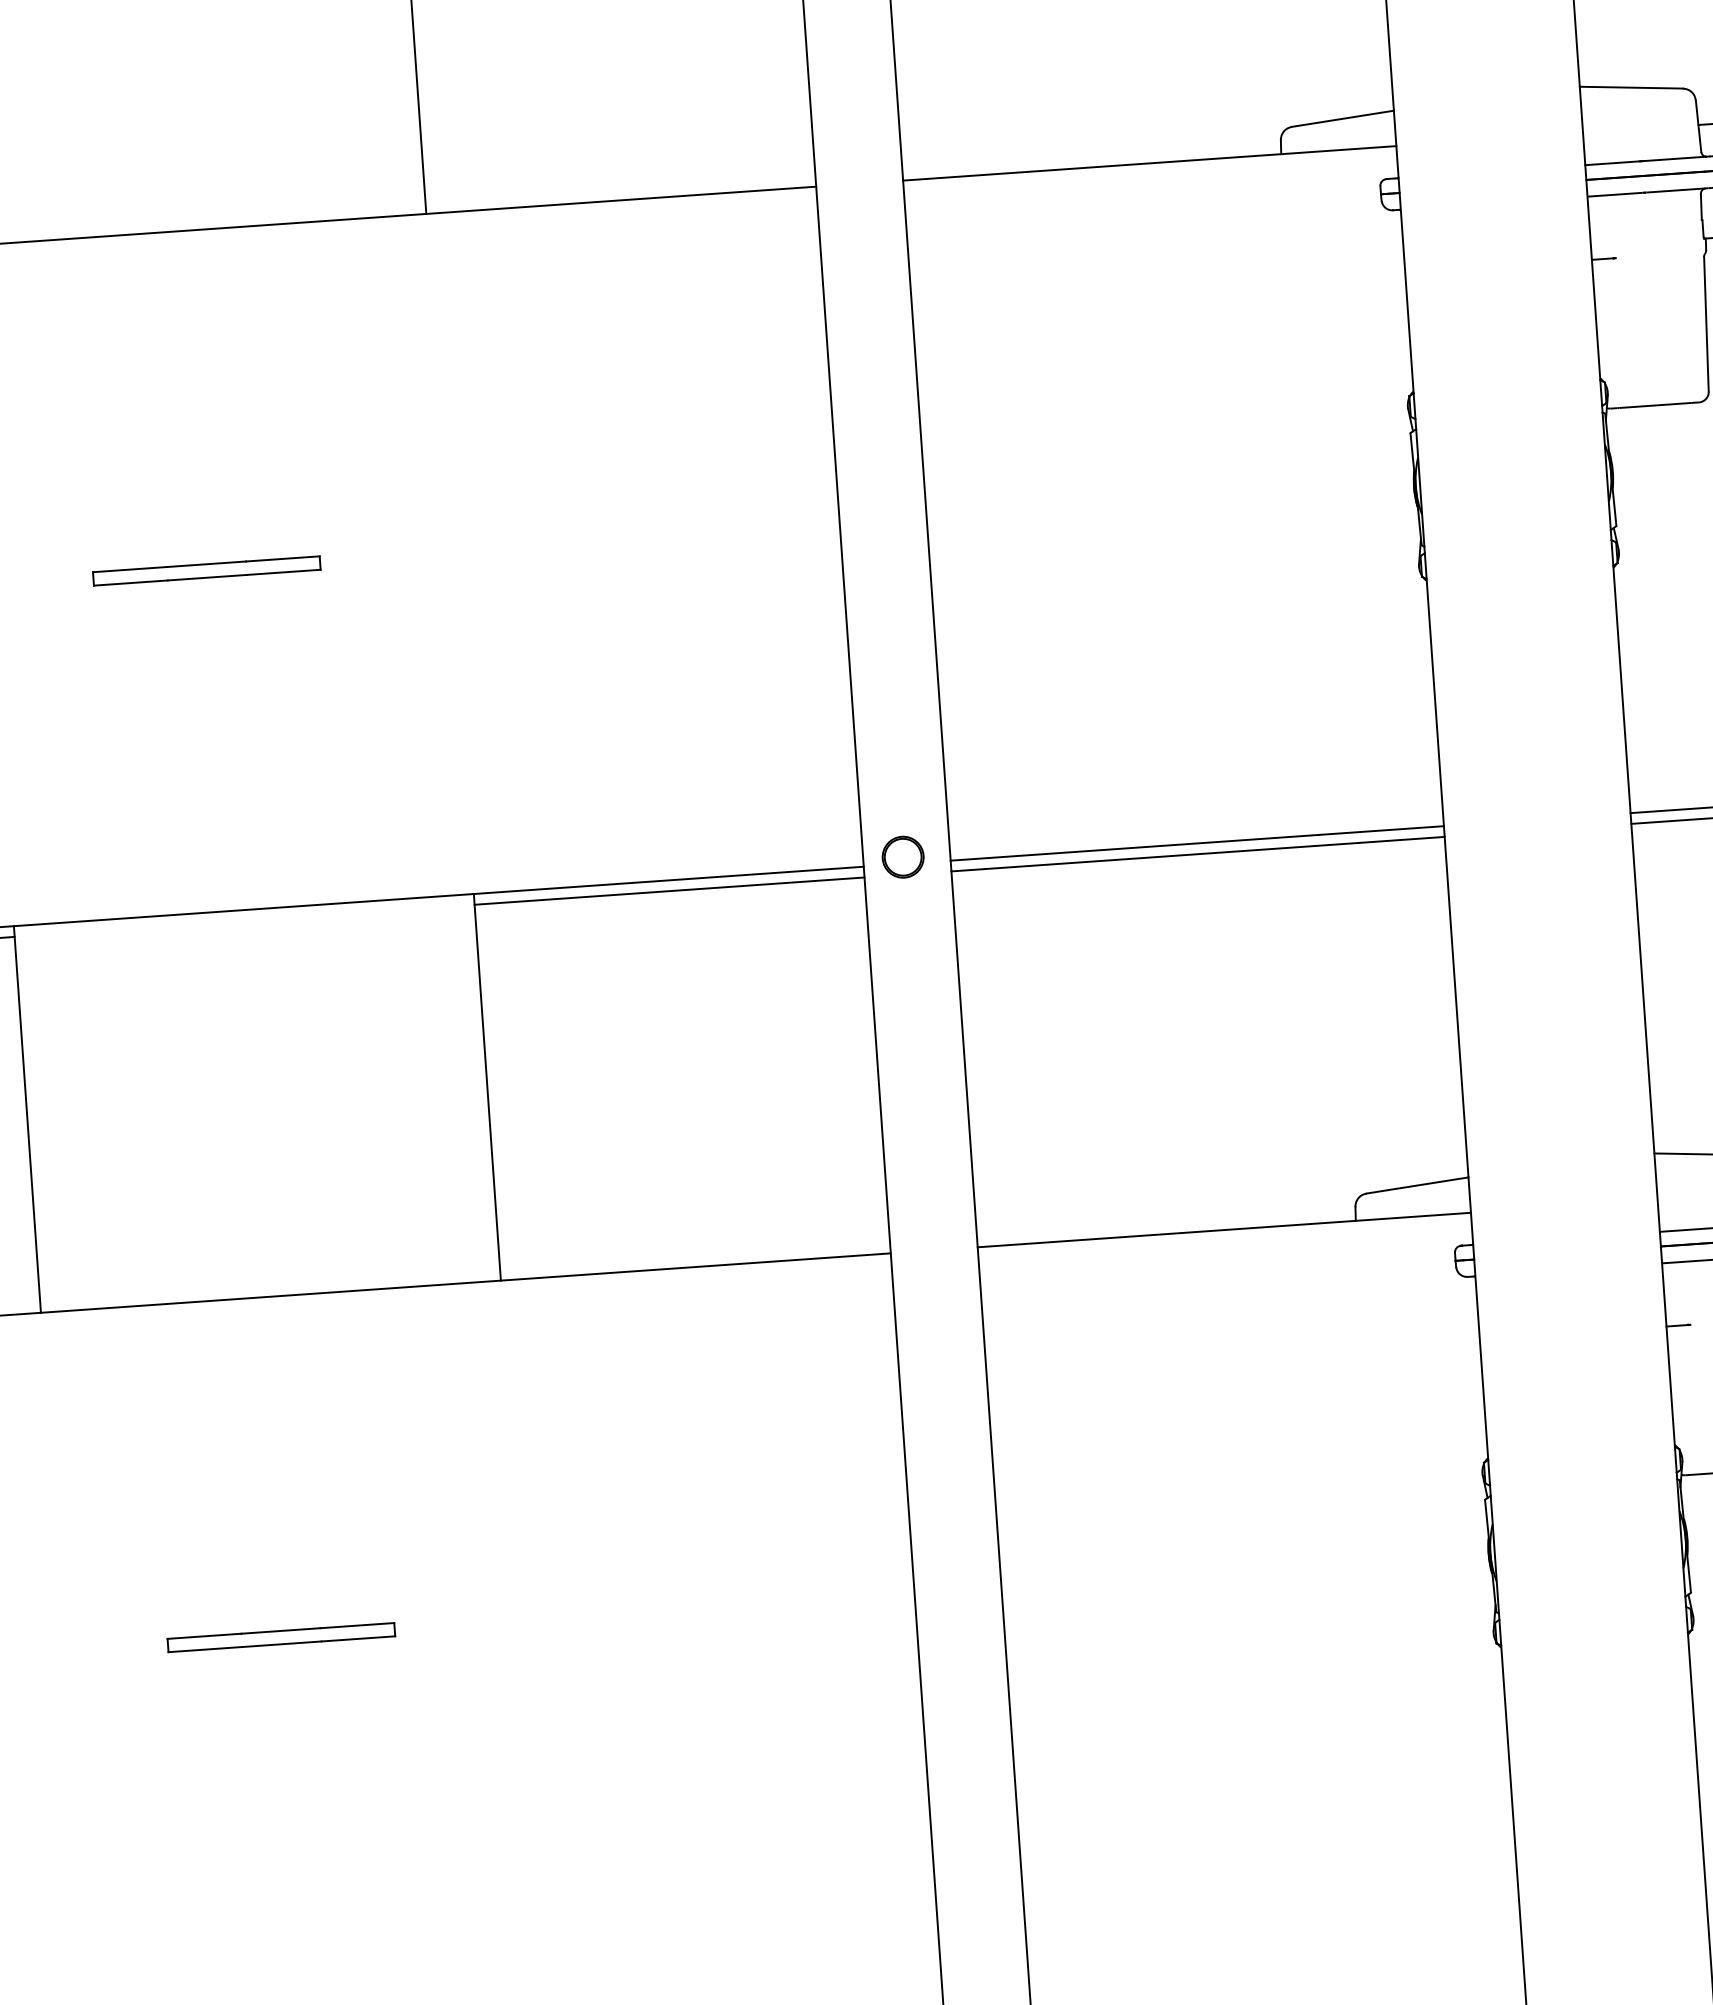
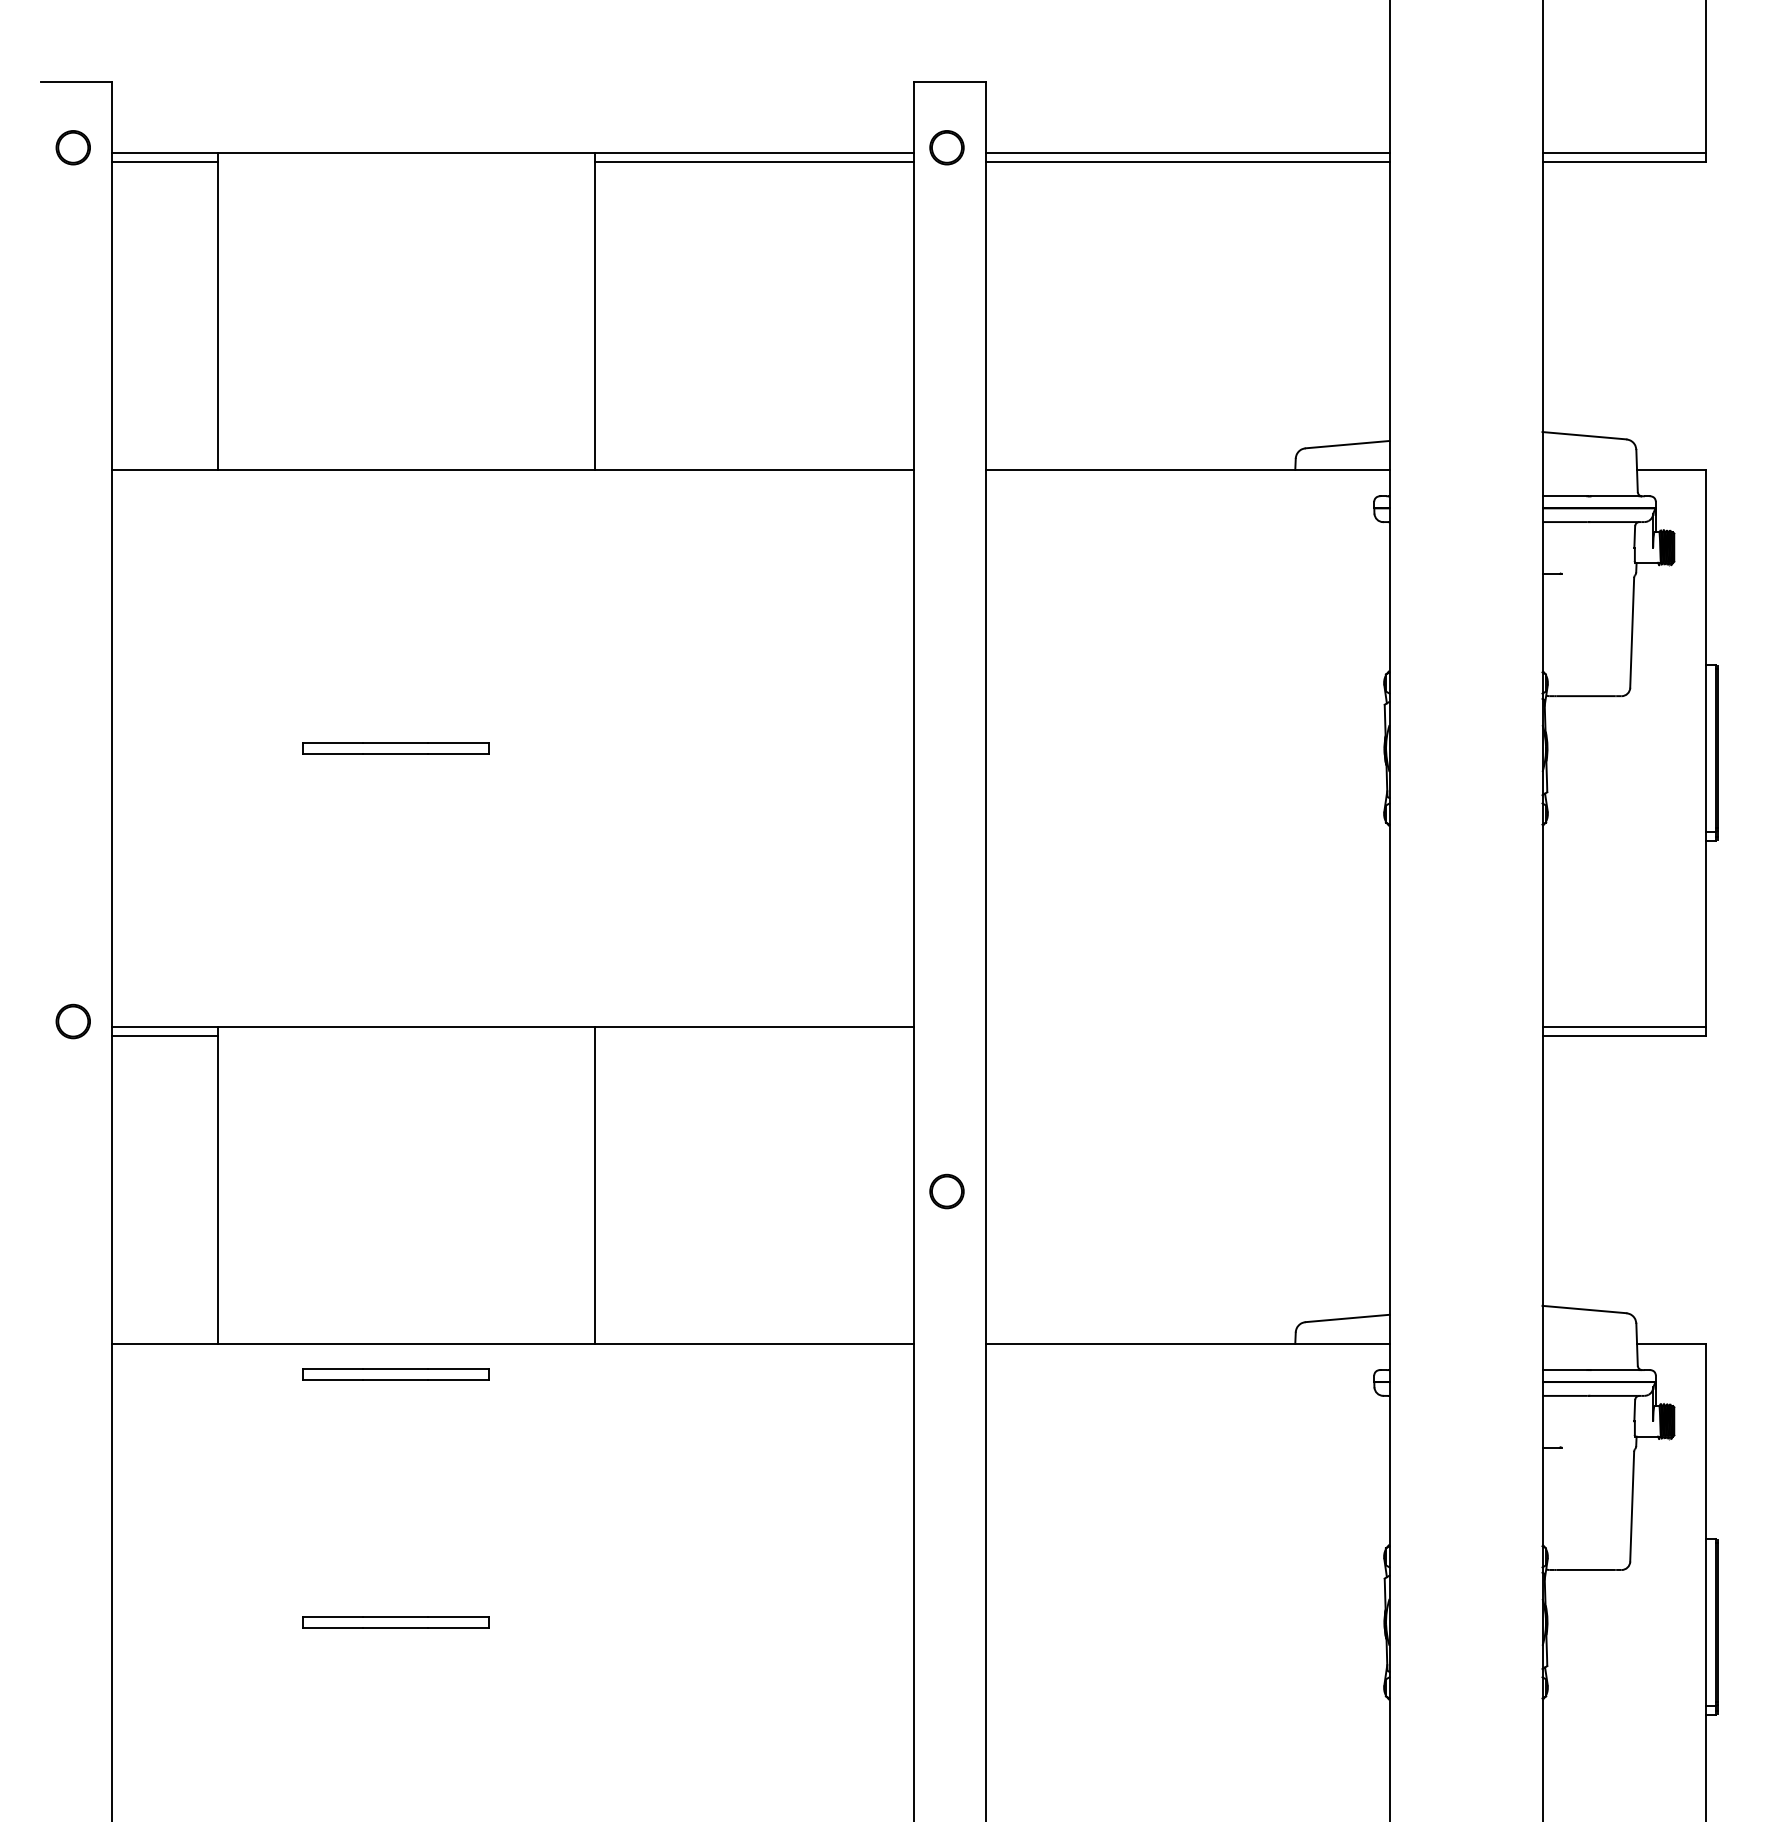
line: (1197, 843) -> (1187, 1027), removed
line: (1197, 853) -> (1187, 1035), removed
part: (902, 857) -> (946, 1191), moved
line: (669, 890) -> (754, 1035), removed
part: (260, 1335) -> (395, 1374), added

